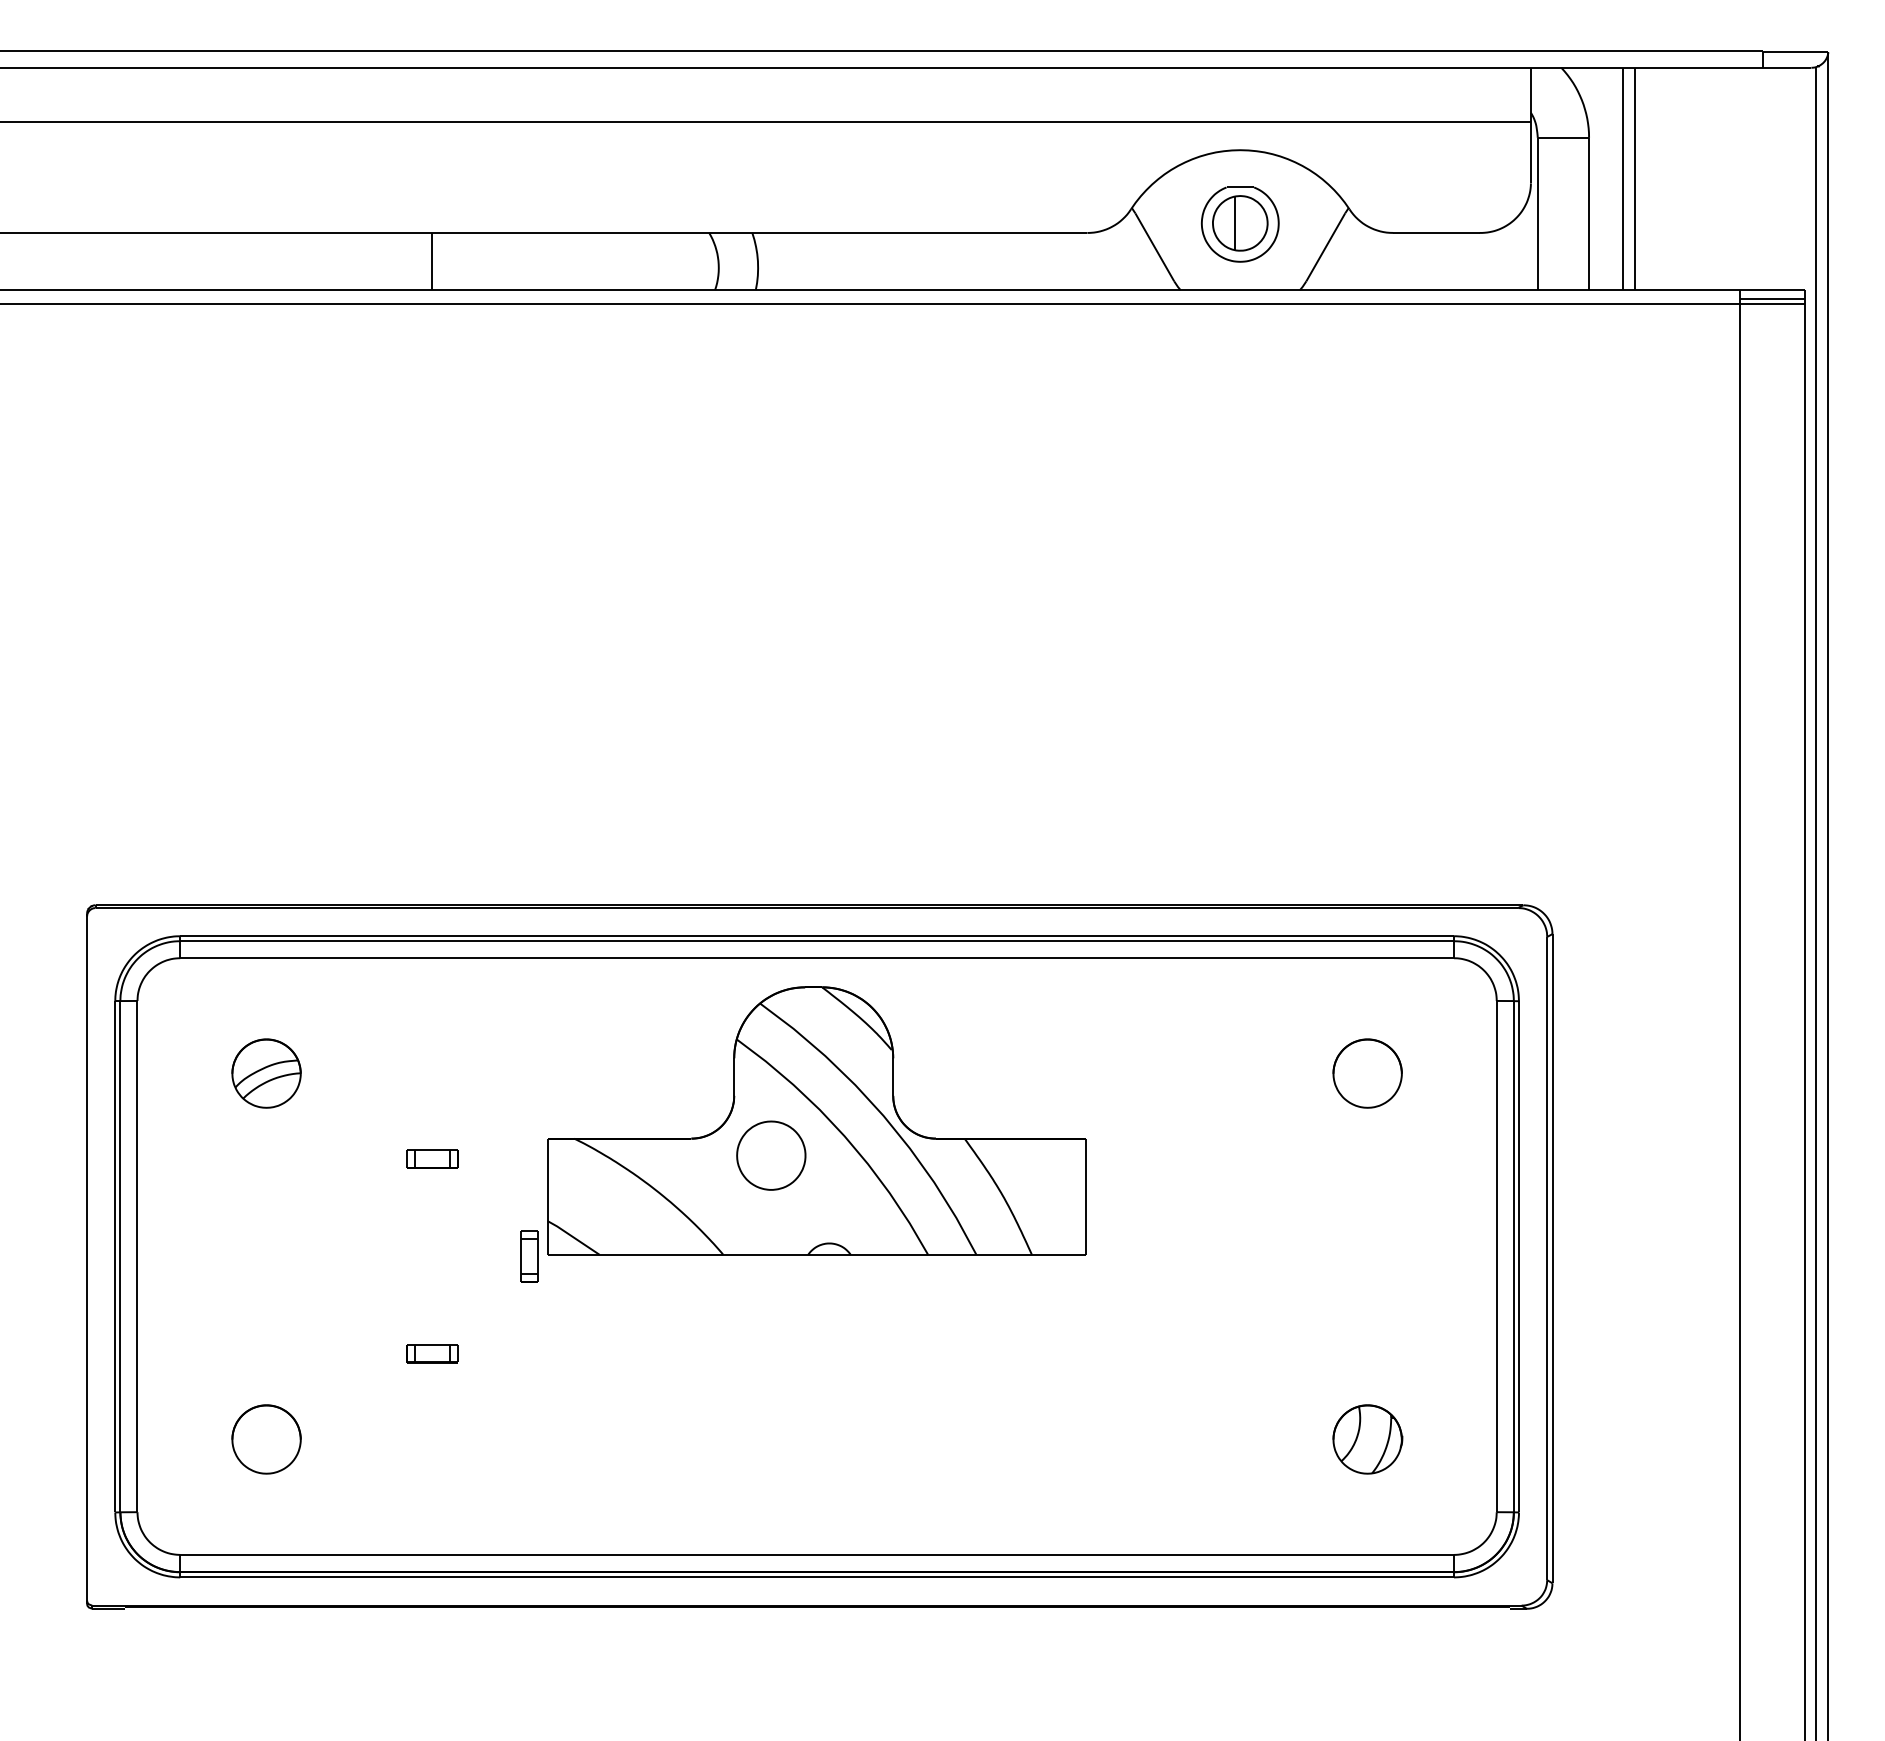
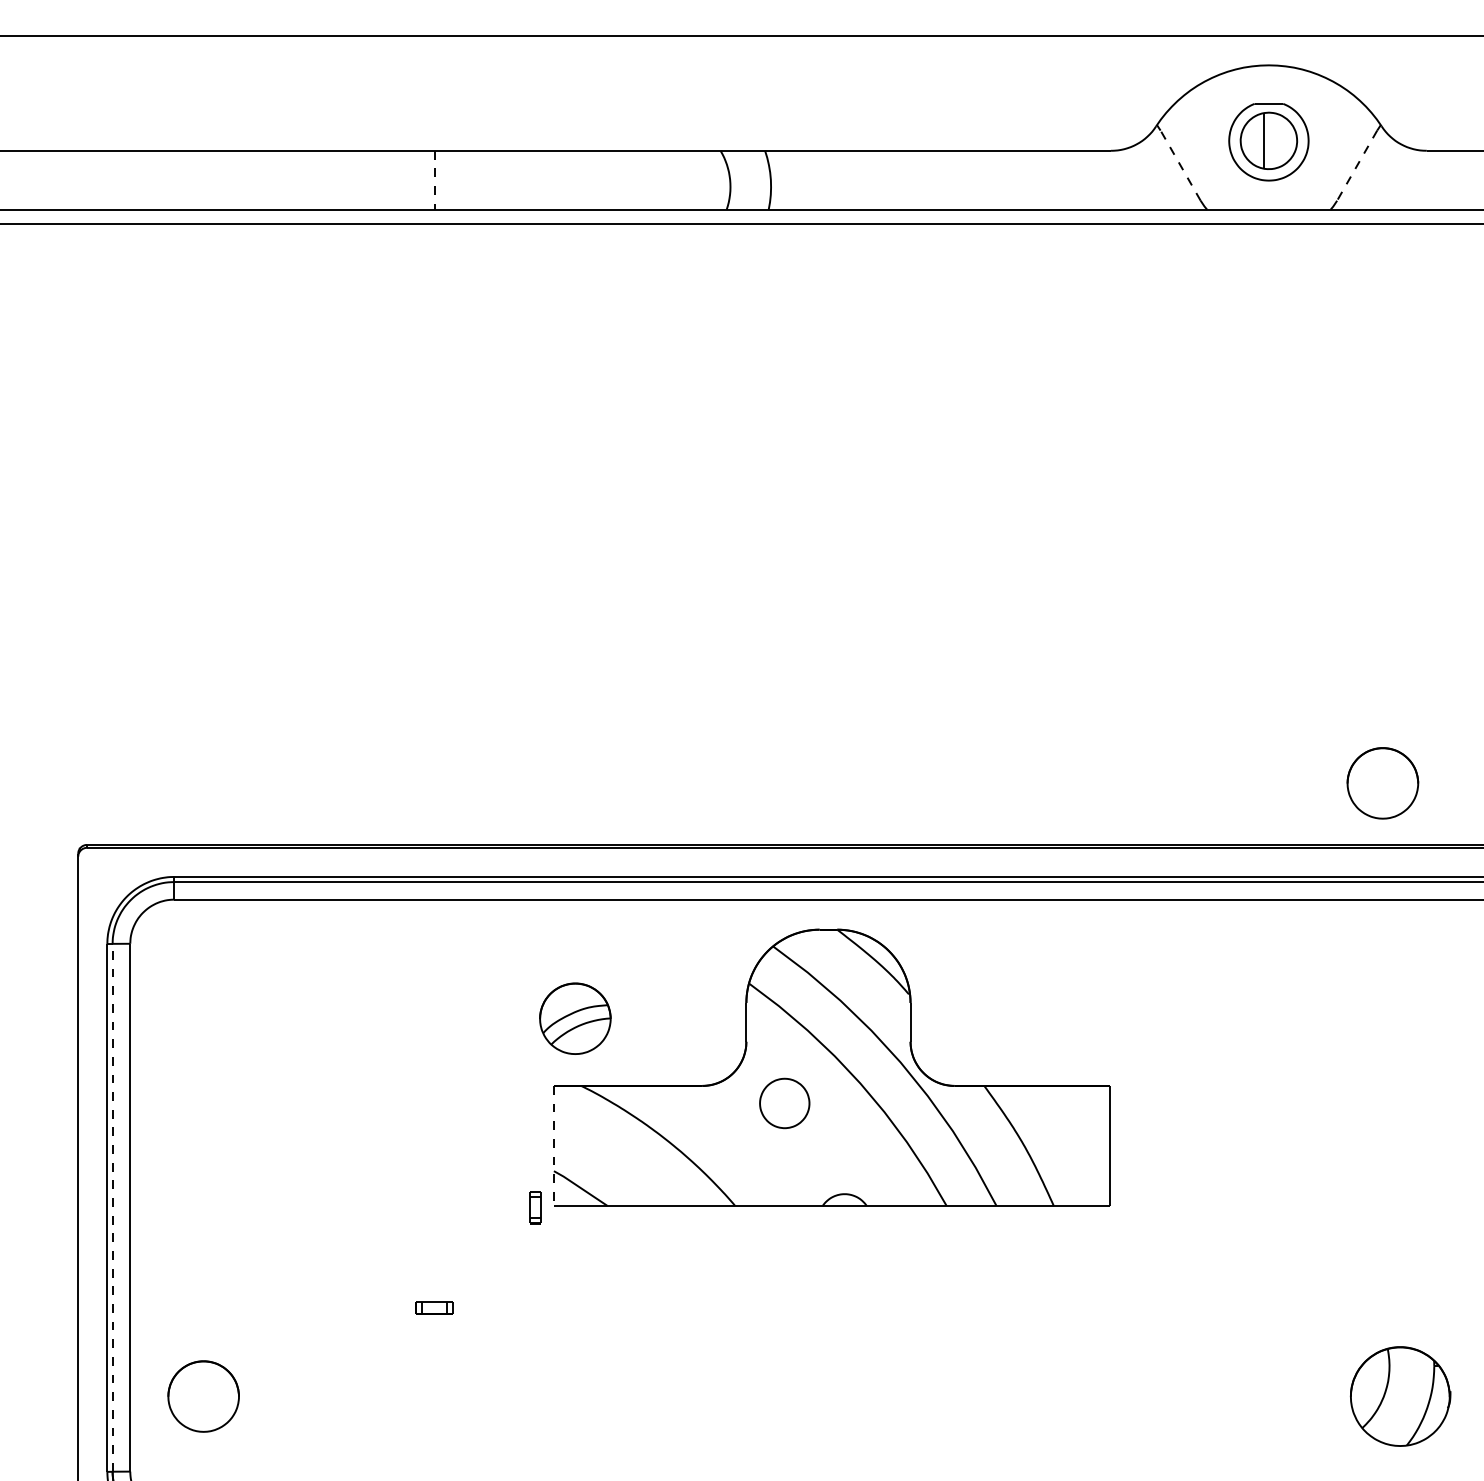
line: (1154, 246) -> (1180, 164), solid -> dashed
line: (1325, 247) -> (1356, 165), solid -> dashed
line: (432, 261) -> (434, 180), solid -> dashed
part: (266, 1073) -> (575, 1018), moved
part: (1367, 1073) -> (1382, 783), moved
part: (771, 1155) -> (784, 1103), size x0.7
part: (432, 1158) -> (434, 1106), removed
line: (547, 1197) -> (553, 1146), solid -> dashed
line: (120, 1256) -> (112, 1207), solid -> dashed
part: (529, 1256) -> (535, 1207), size x0.6
part: (432, 1353) -> (434, 1307), size x0.7
part: (266, 1439) -> (203, 1396), moved
part: (1367, 1439) -> (1400, 1396), size x1.4

